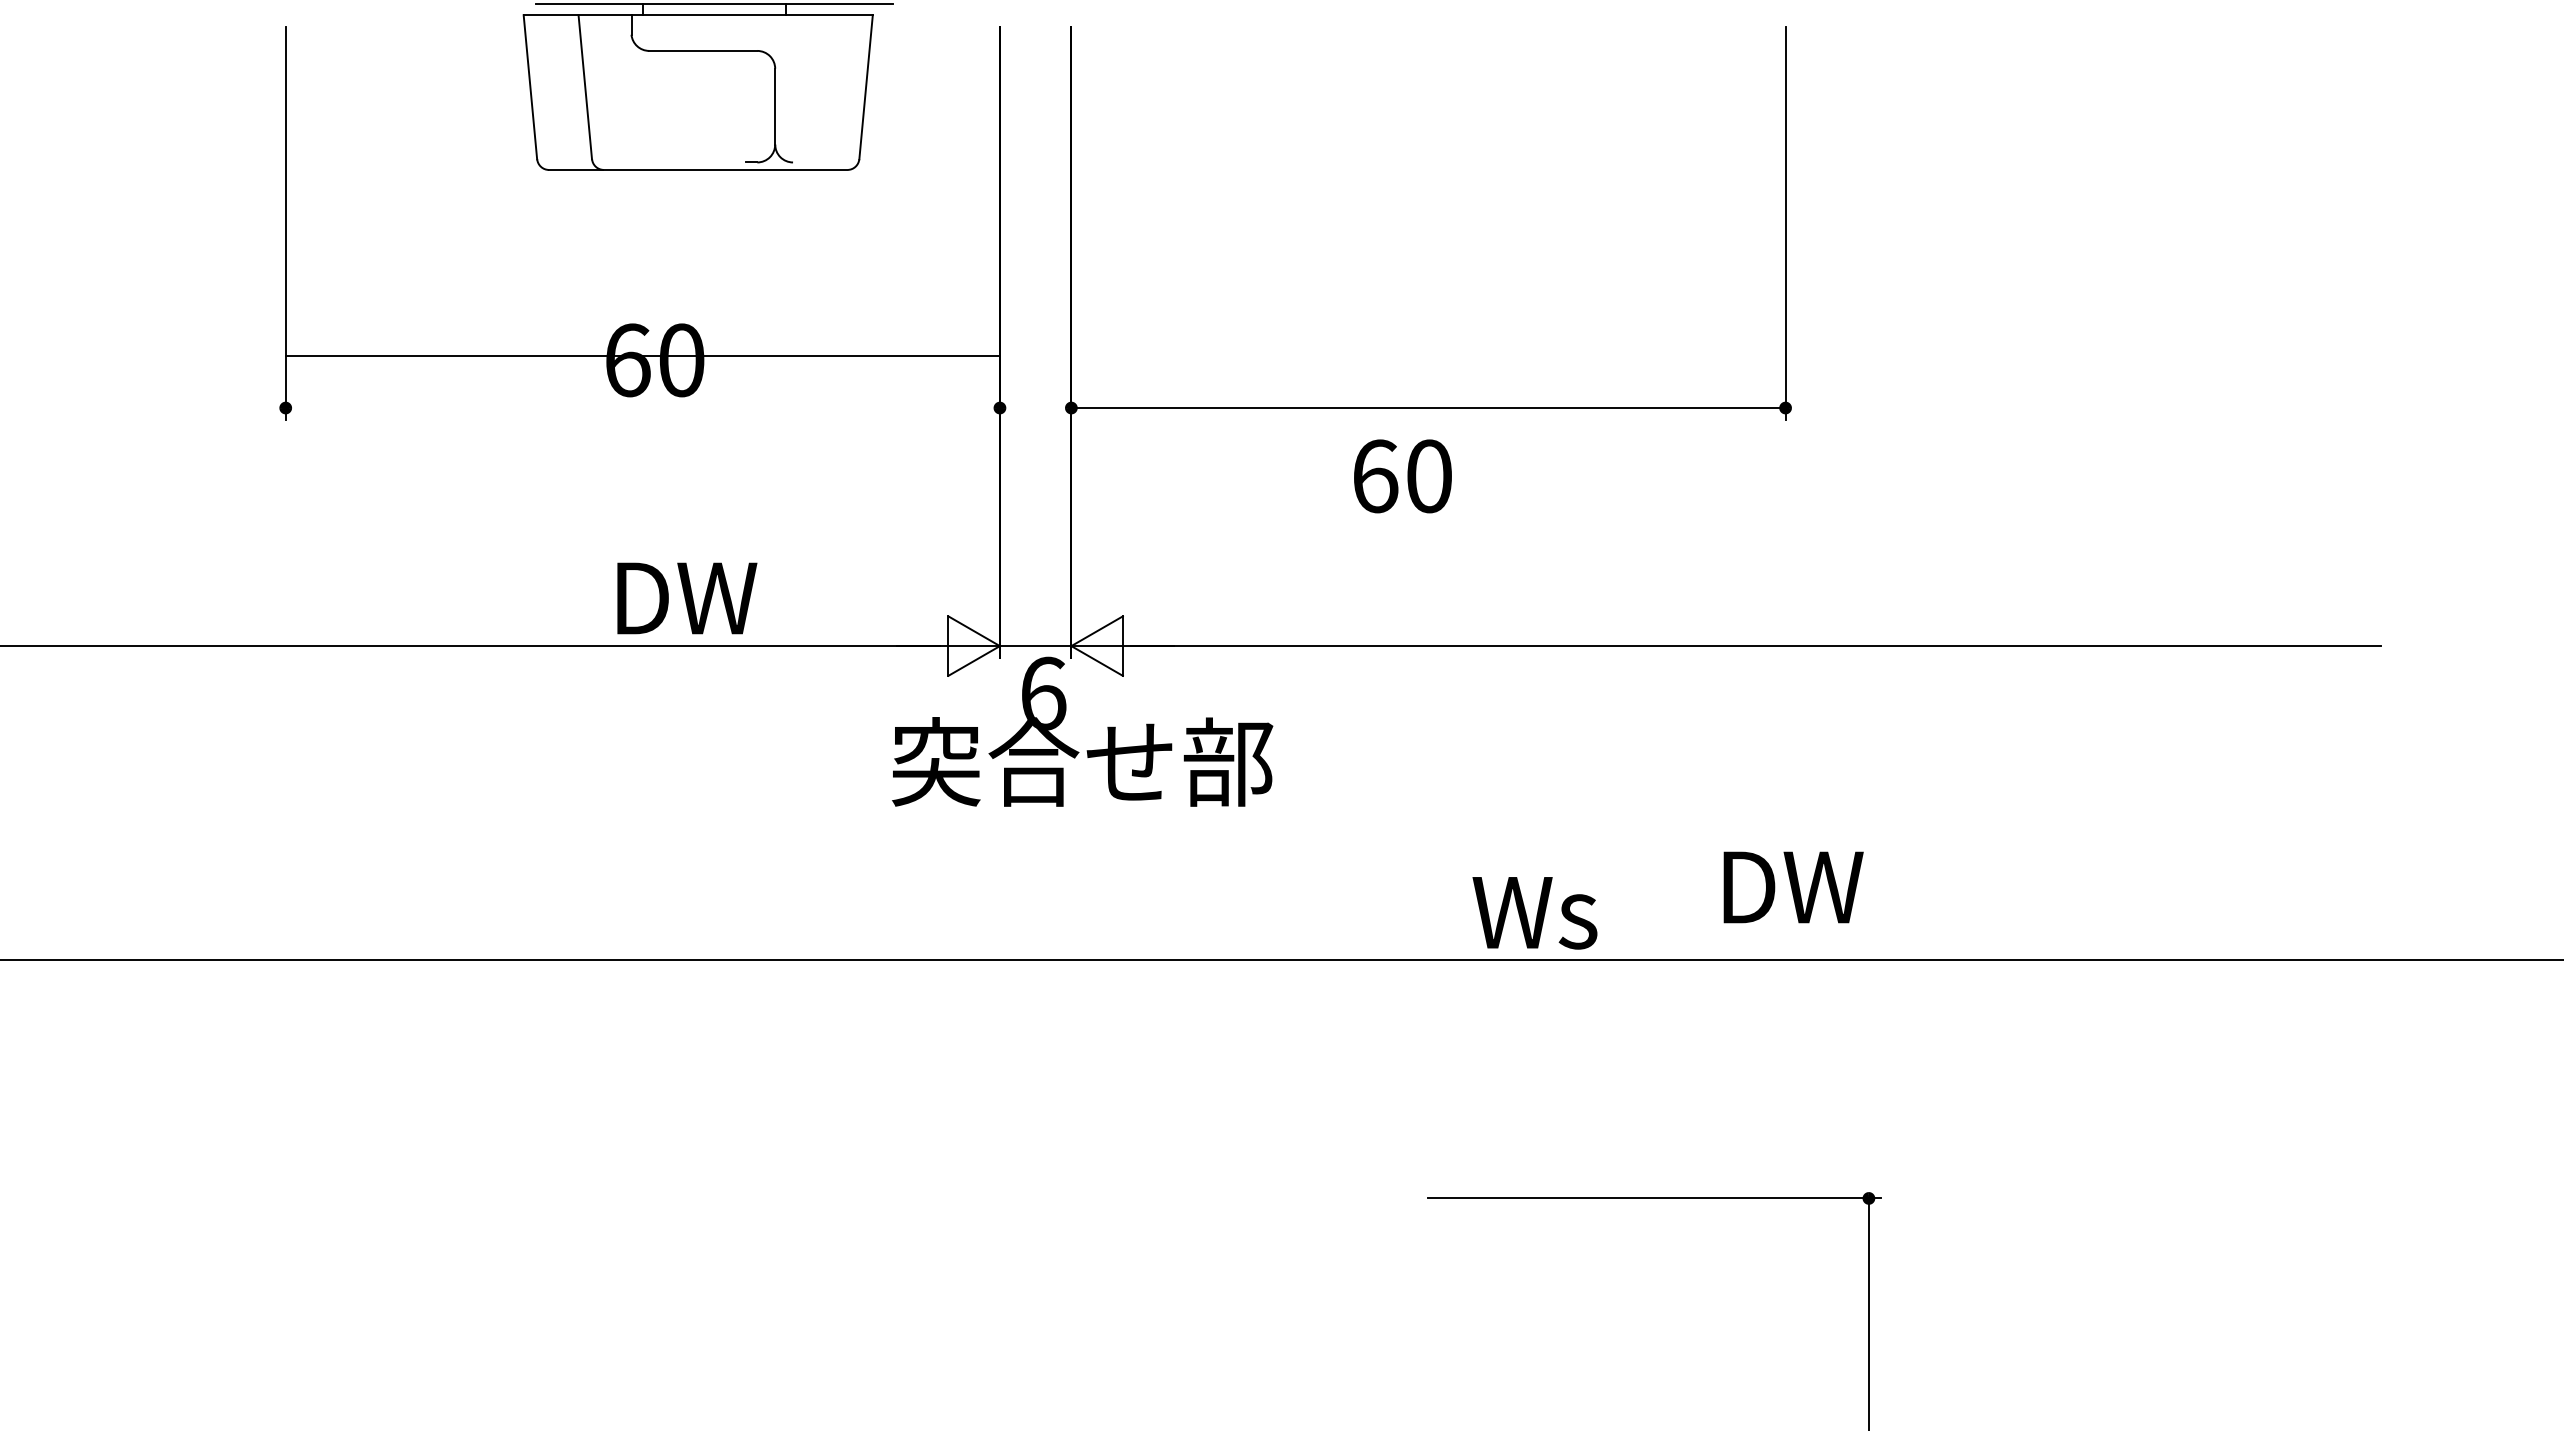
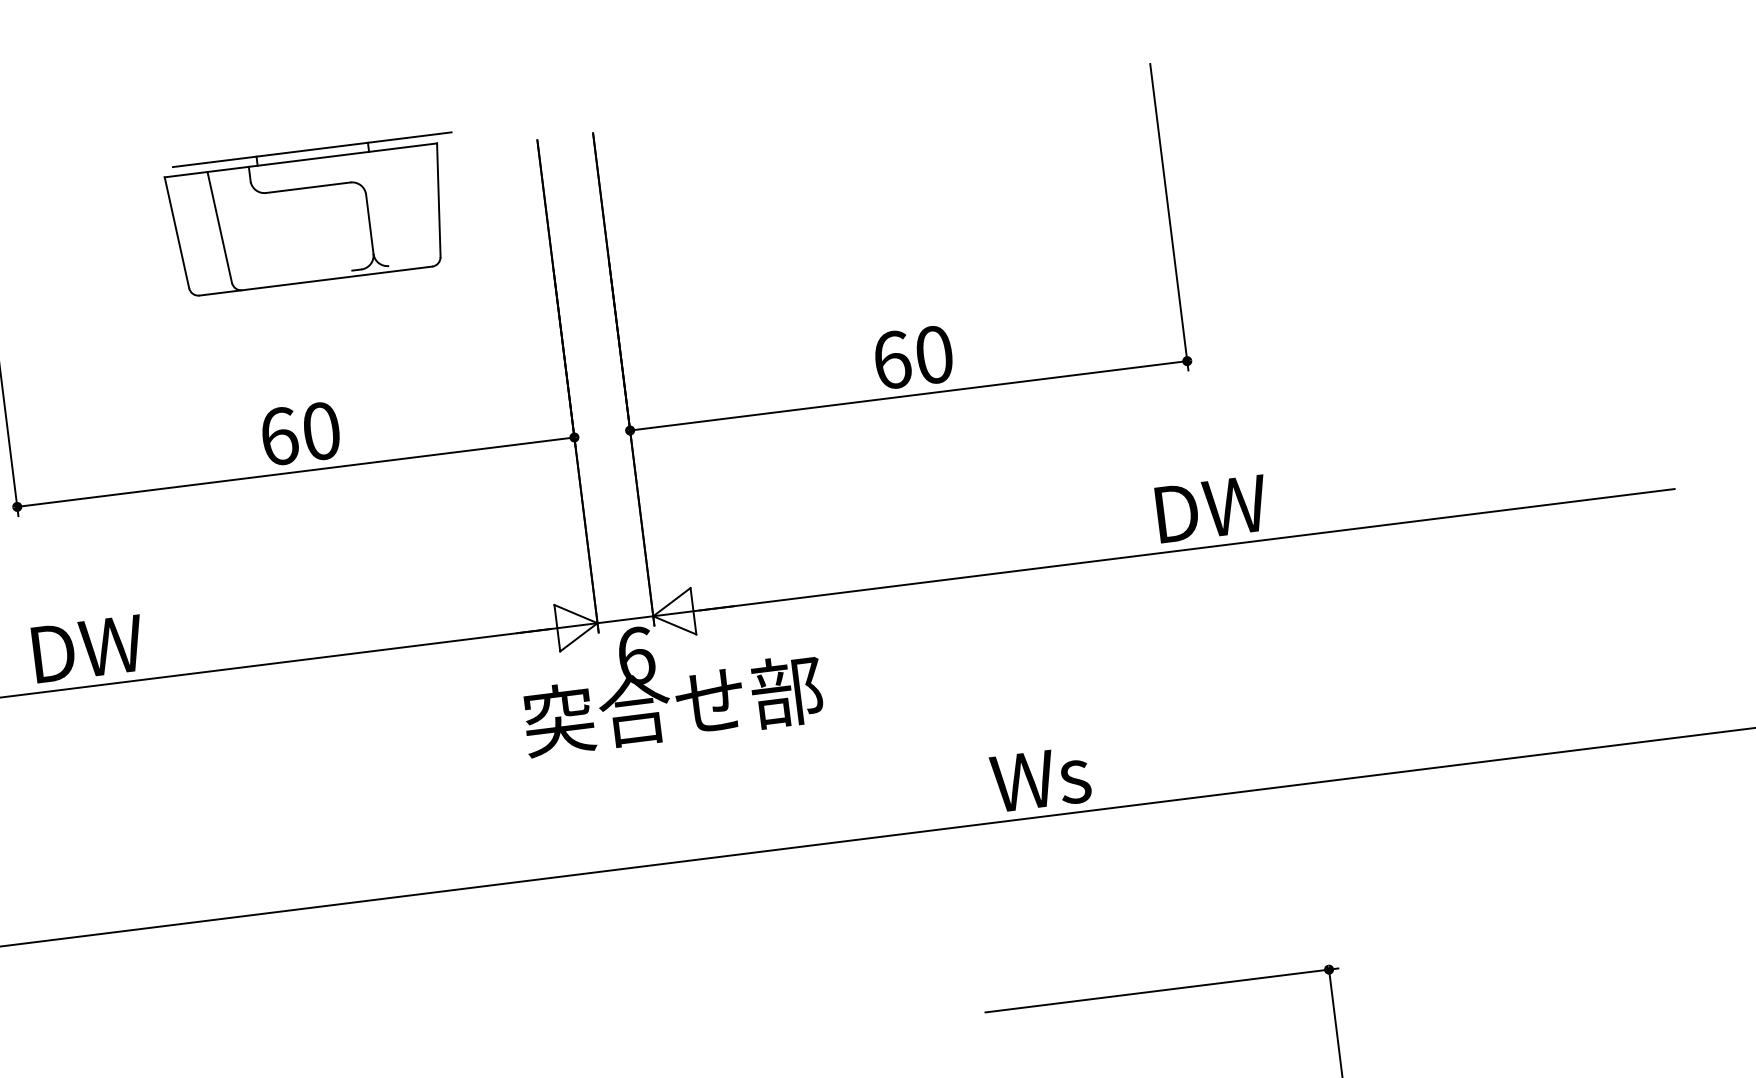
line: (642, 356) -> (295, 472), moved
text: (1402, 476) -> (913, 357), moved
text: (687, 598) -> (88, 648), moved
text: (1793, 887) -> (1211, 508), moved

